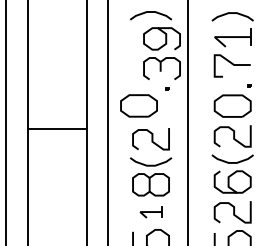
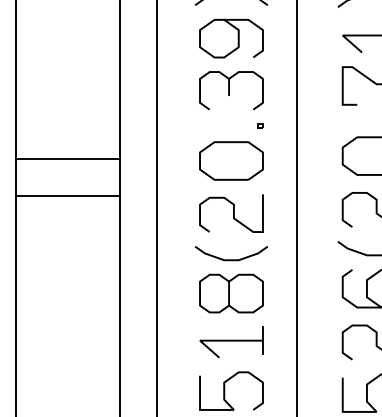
part: (161, 53) -> (230, 64), moved
part: (138, 105) -> (230, 160), moved
line: (57, 107) -> (68, 158), added
part: (150, 212) -> (230, 341), size x1.67

